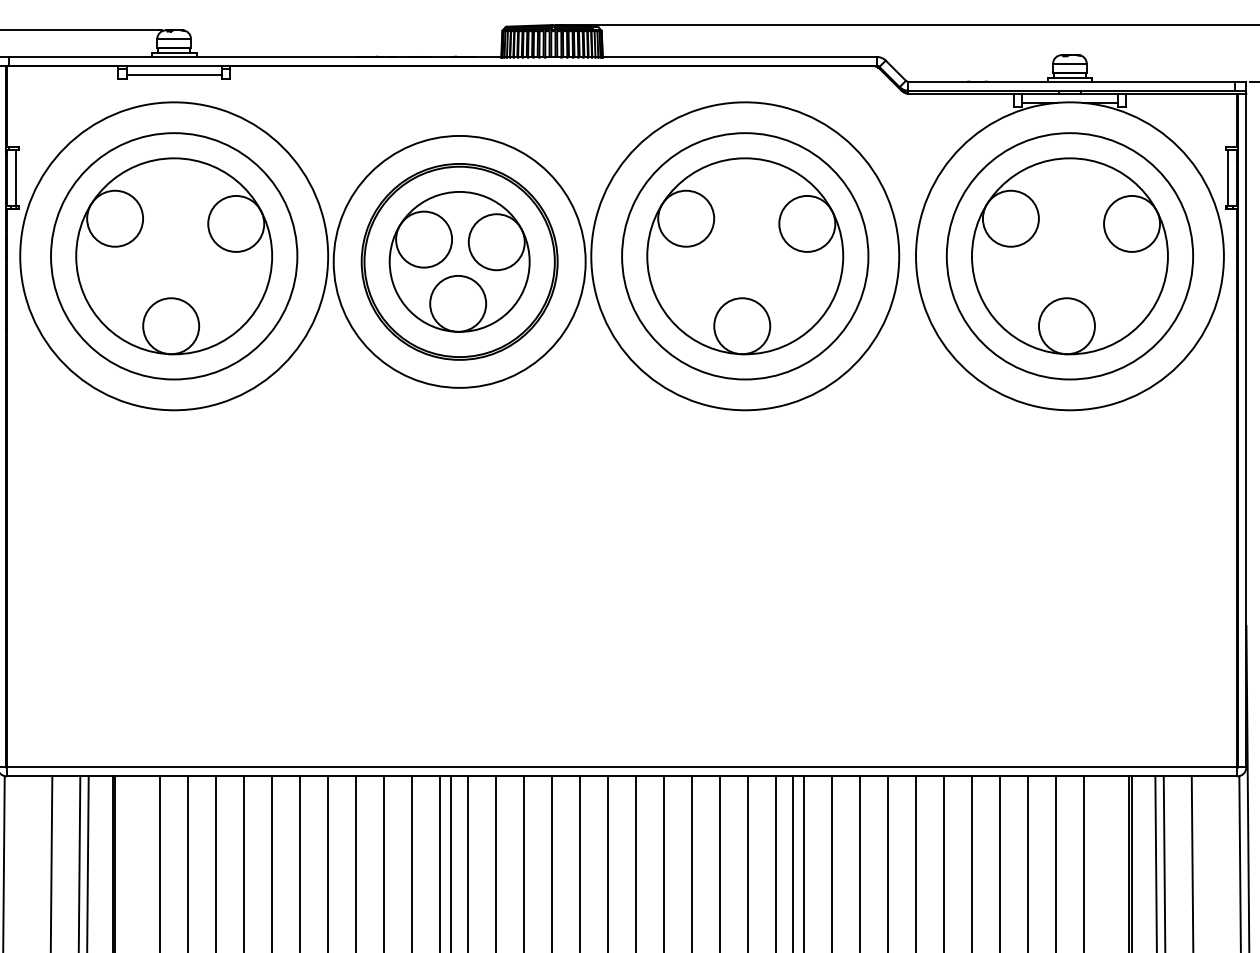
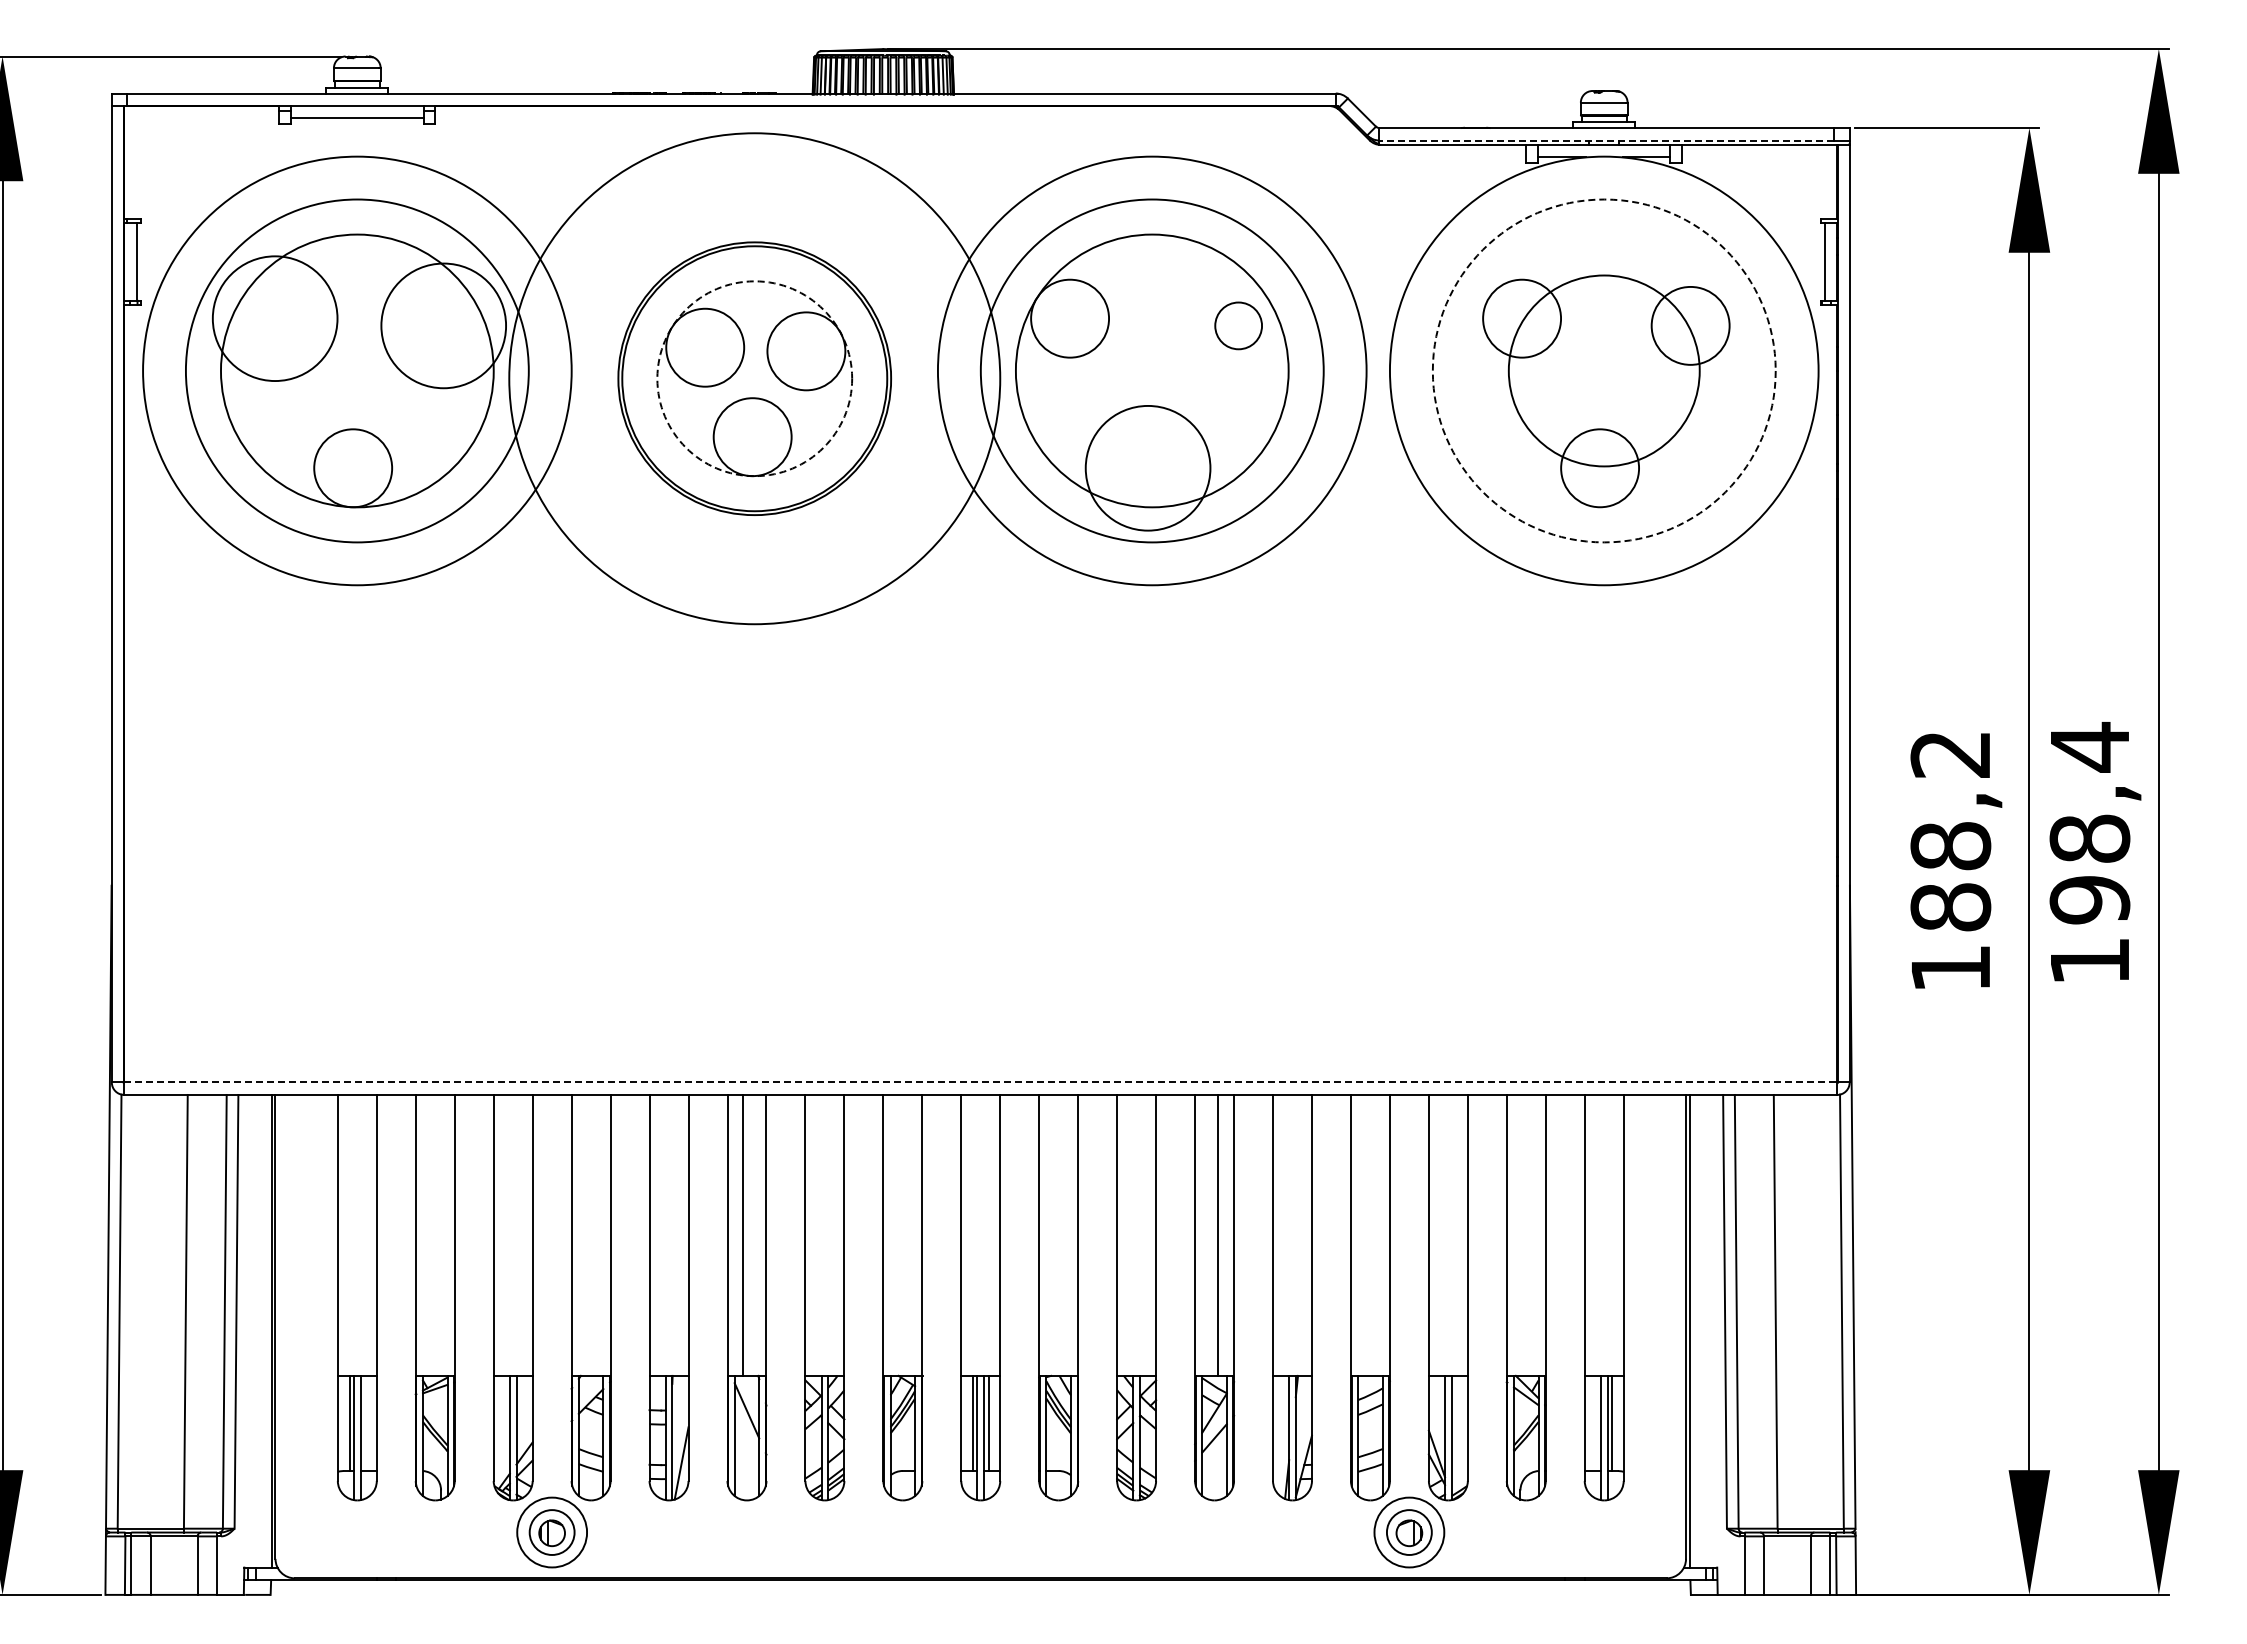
line: (1071, 90) -> (1606, 140), solid -> dashed
circle: (115, 218) -> (275, 318), size x1.6
circle: (236, 223) -> (443, 325), size x1.6
circle: (807, 223) -> (1238, 325), size x0.6
circle: (1069, 255) -> (1603, 370), size x0.7
circle: (1069, 255) -> (1603, 370), solid -> dashed
circle: (459, 261) -> (754, 378), size x1.4
circle: (459, 261) -> (754, 378), solid -> dashed
circle: (742, 326) -> (1148, 468), size x1.6
line: (622, 767) -> (981, 1082), solid -> dashed

